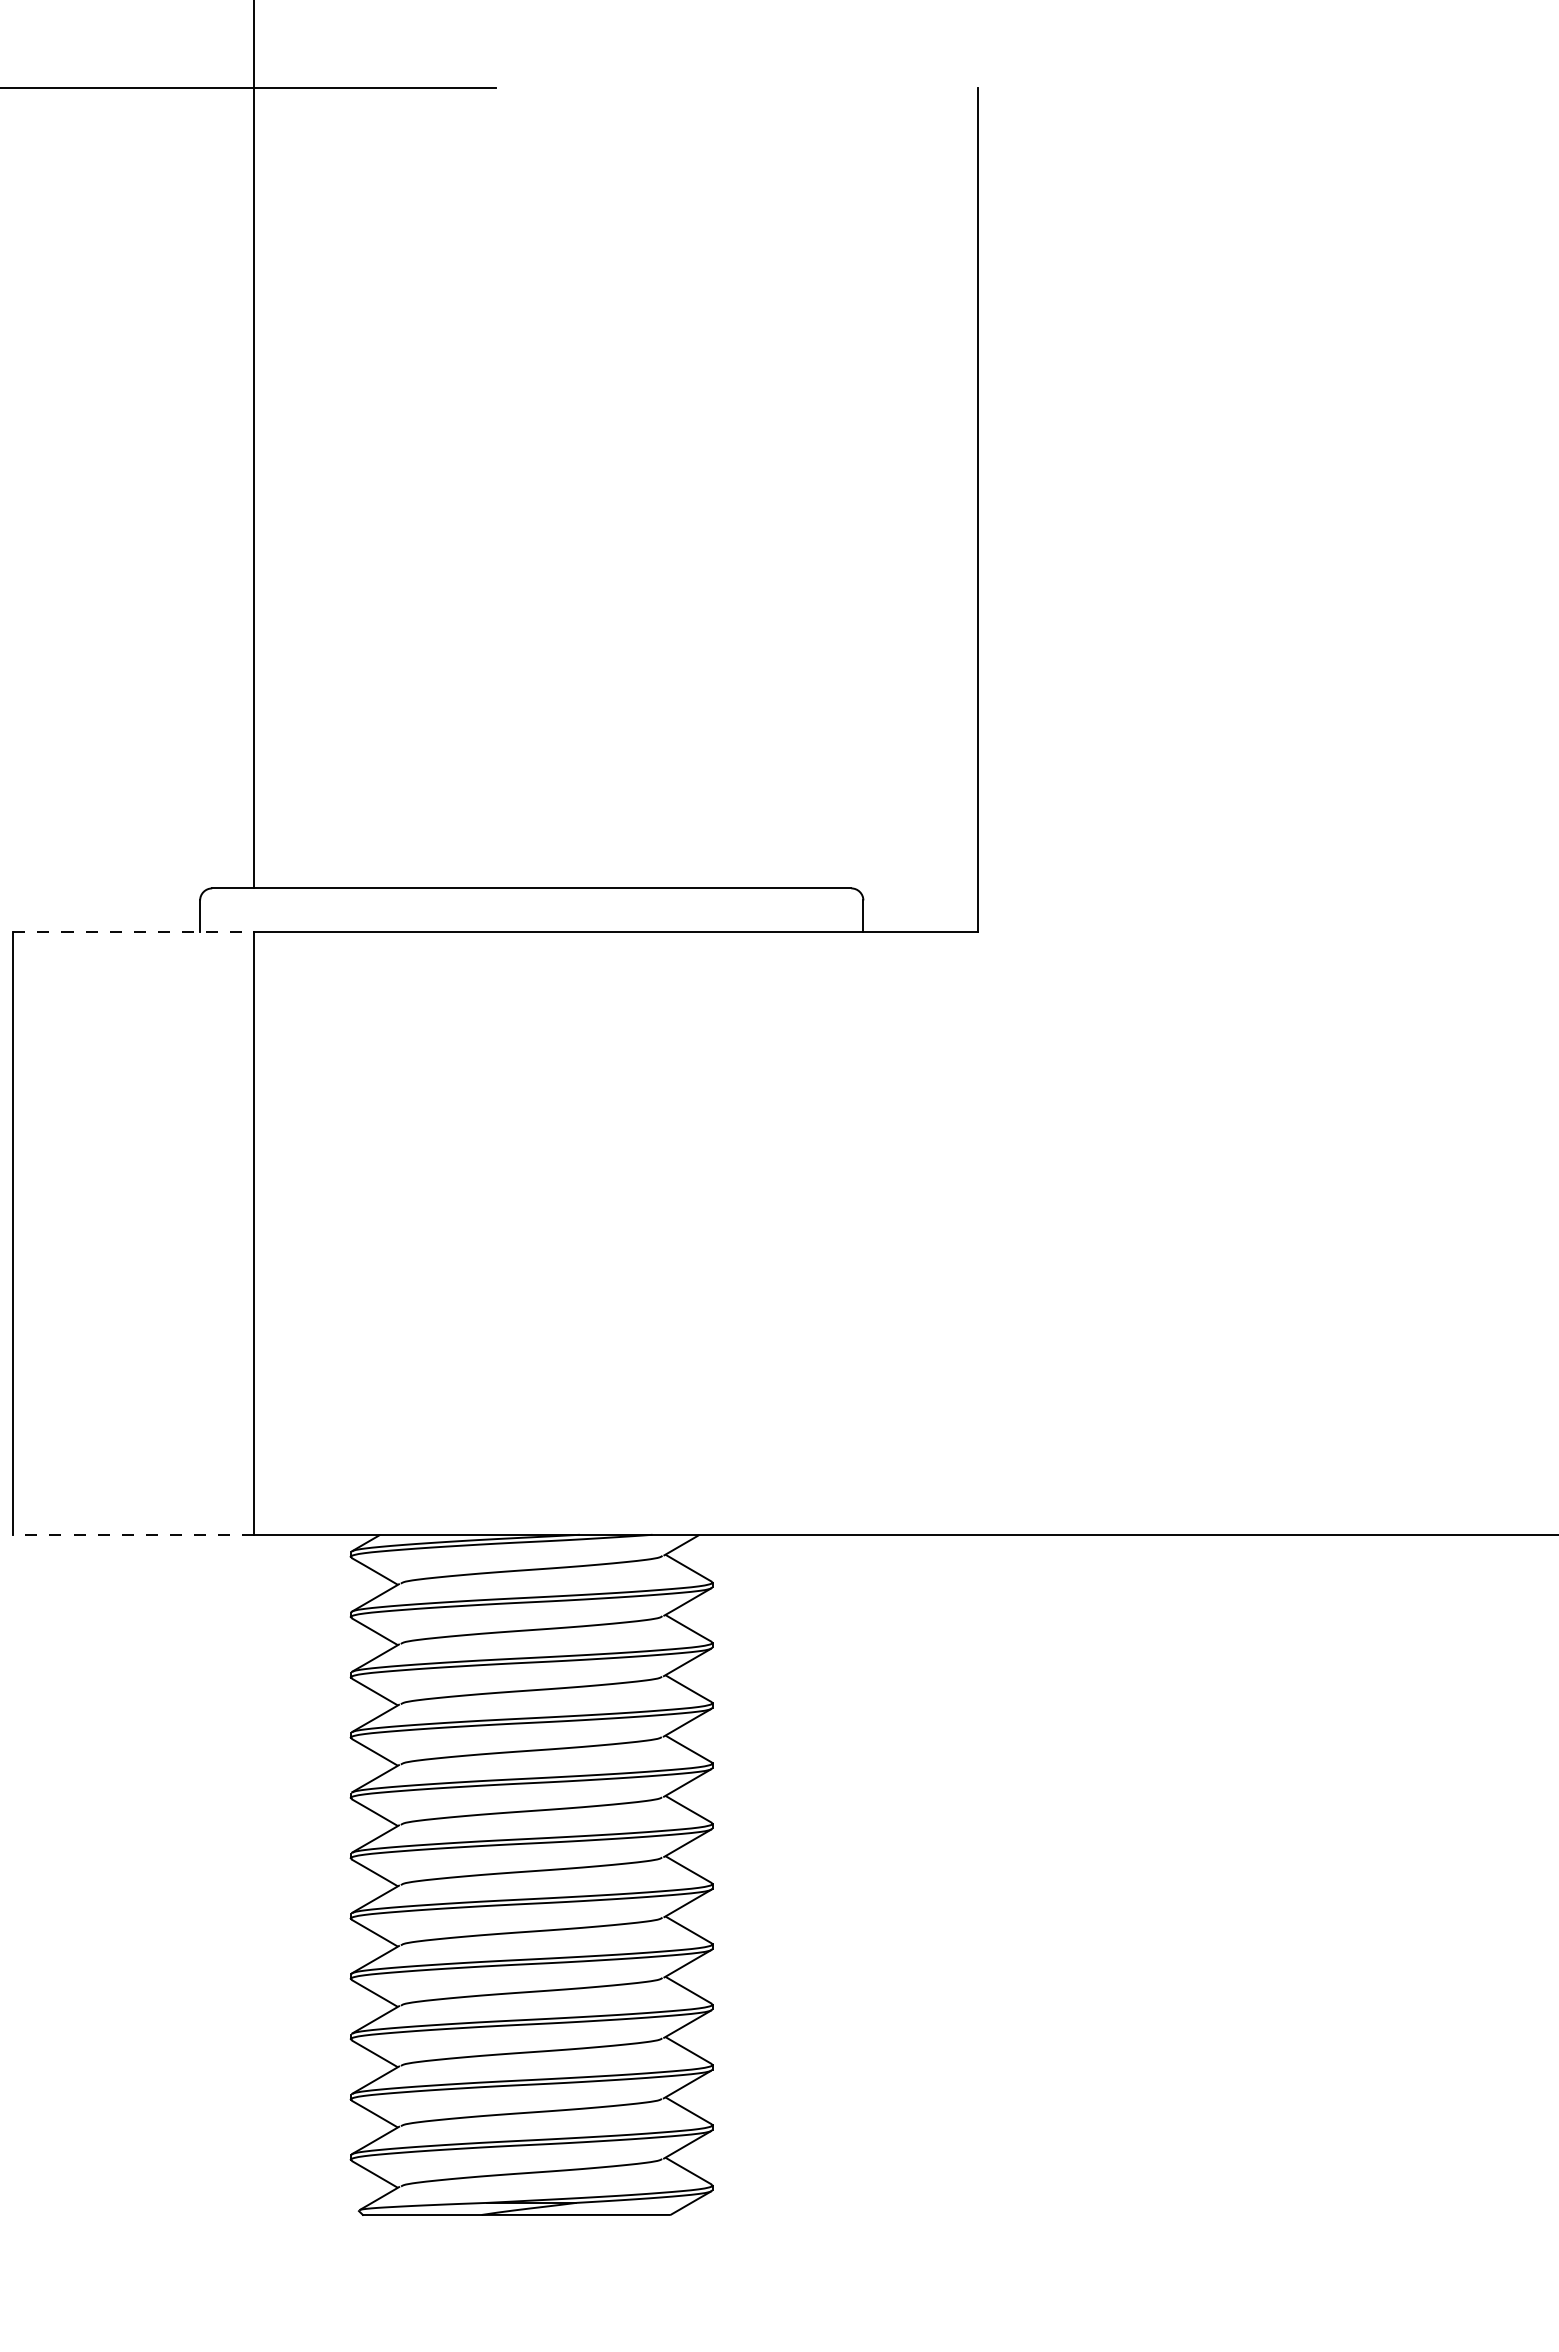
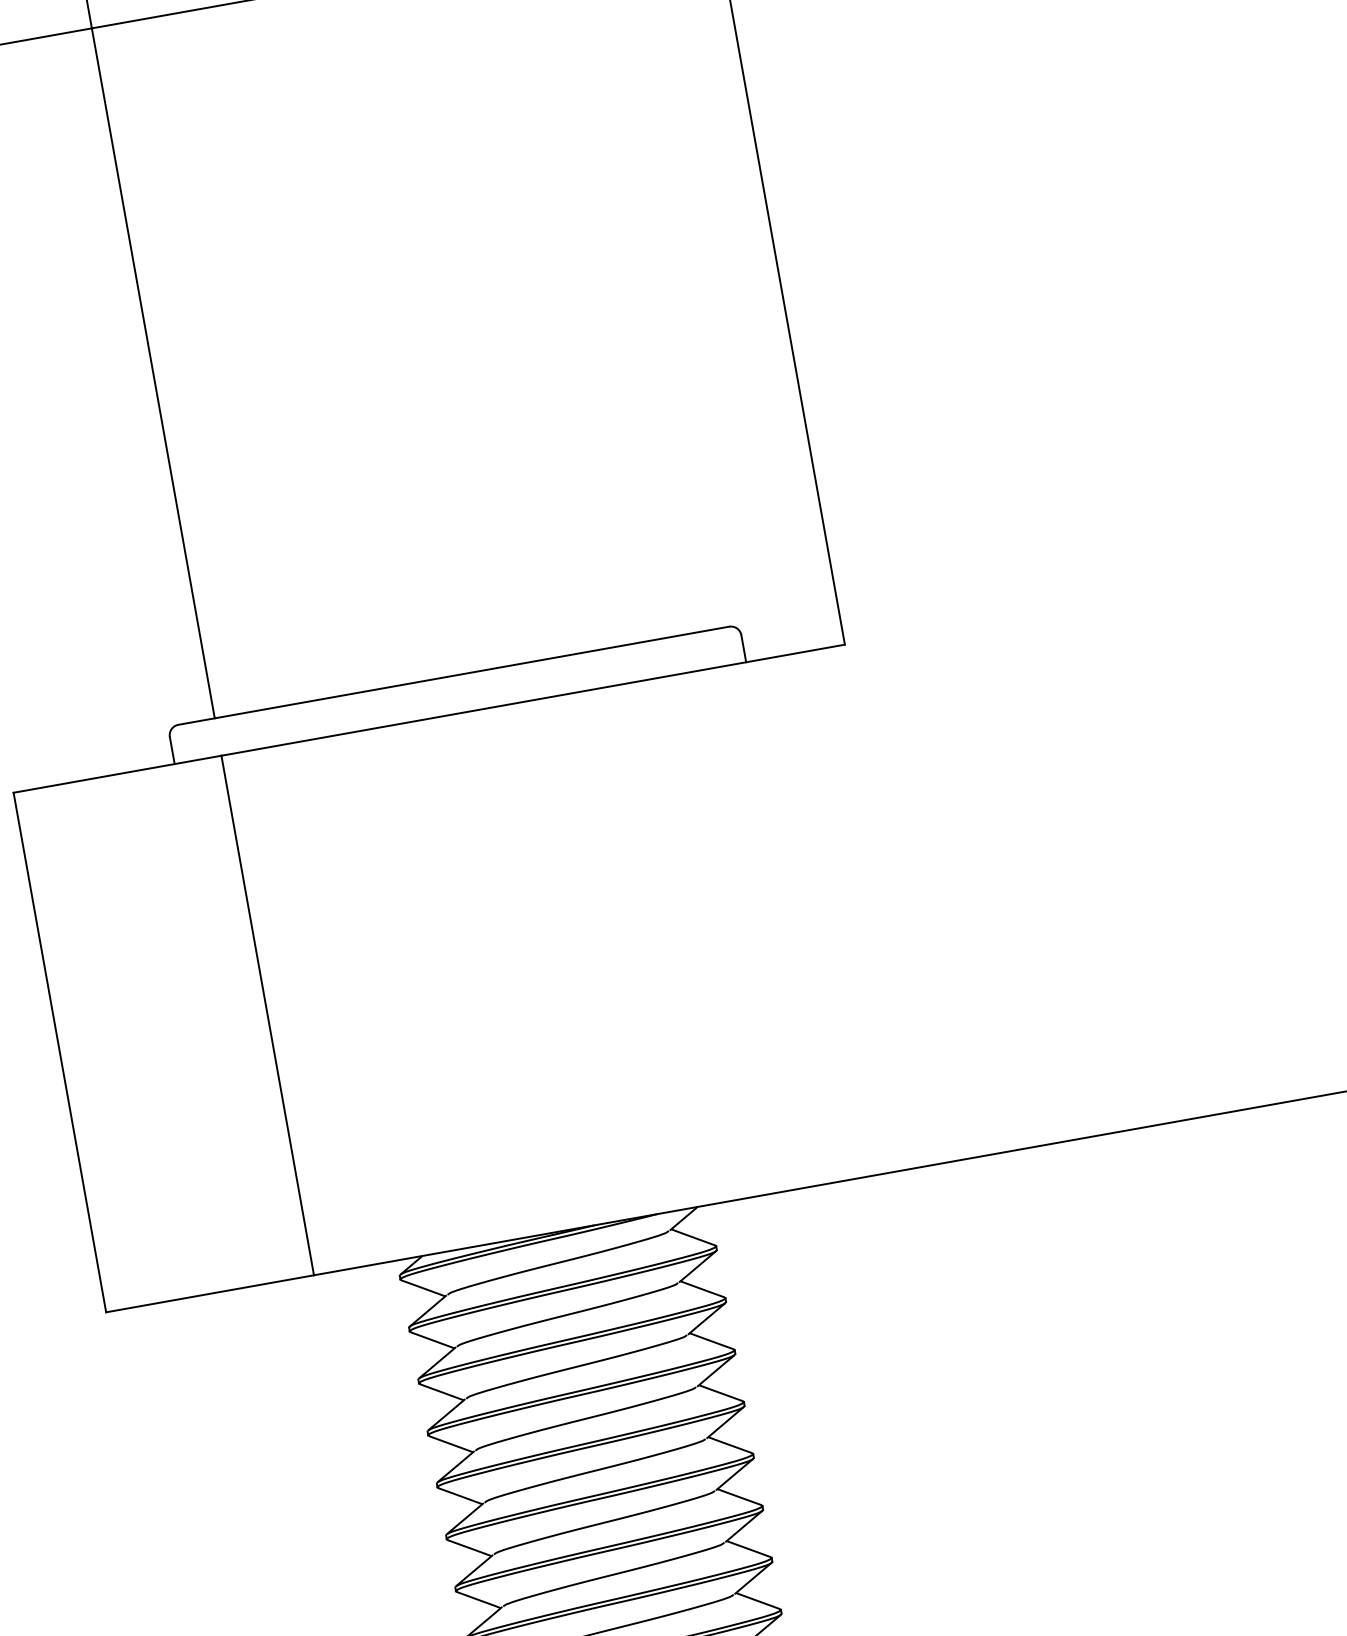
line: (133, 931) -> (117, 774), dashed -> solid
line: (133, 1534) -> (209, 1293), dashed -> solid

